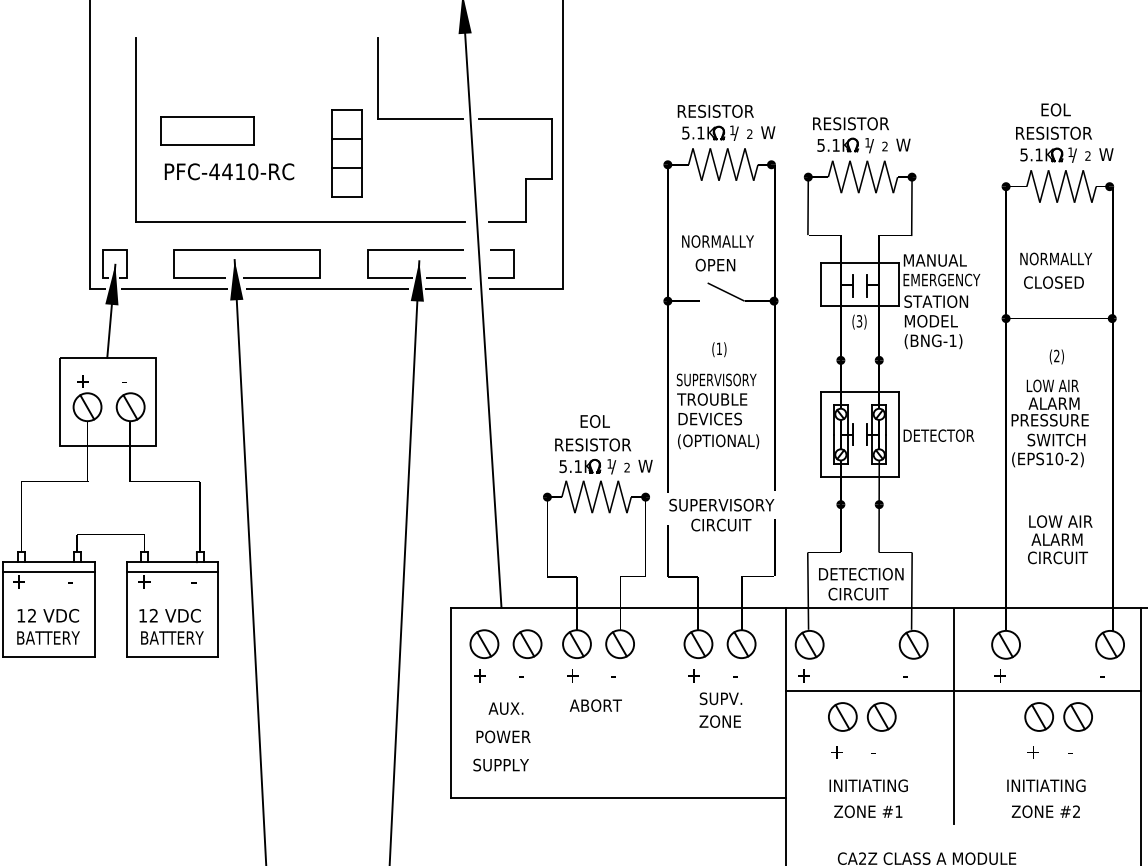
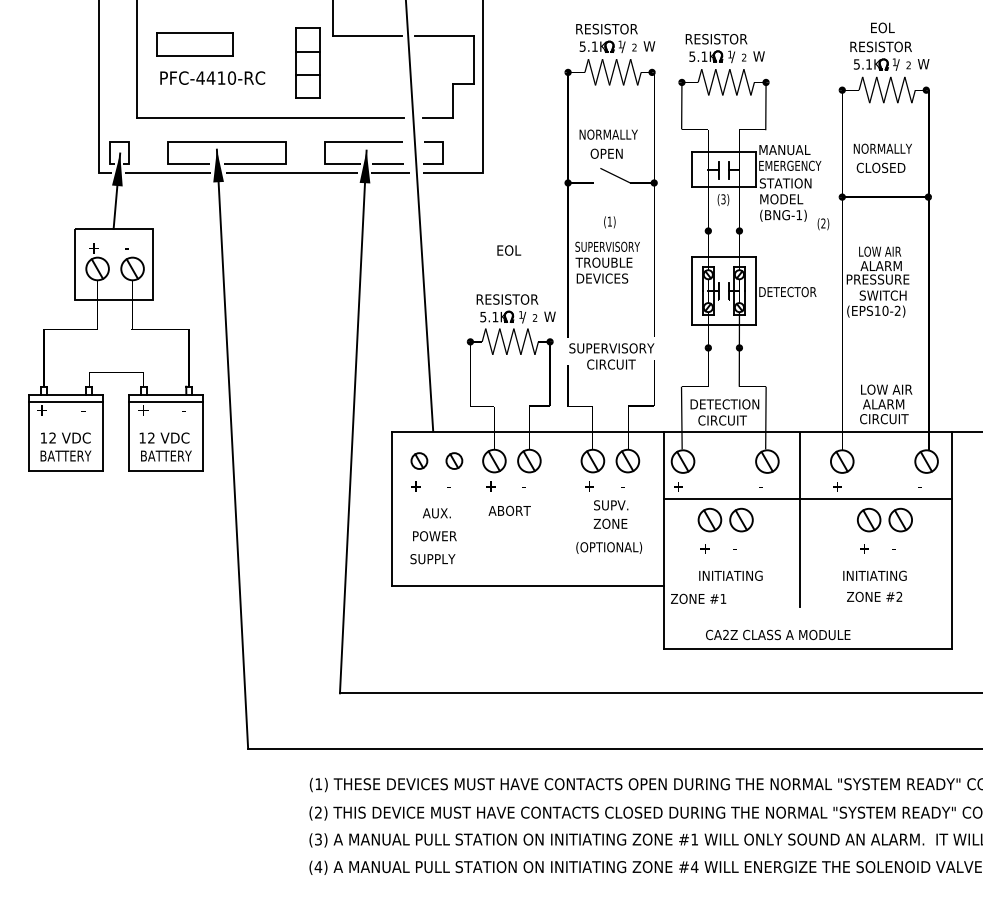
text: (1056, 357) -> (823, 224), moved
text: (595, 421) -> (509, 250), moved
text: (718, 441) -> (609, 547), moved
text: (1060, 539) -> (886, 404), moved
part: (484, 643) -> (419, 460), size x0.7
part: (527, 643) -> (454, 460), size x0.7
text: (868, 811) -> (698, 598), moved

